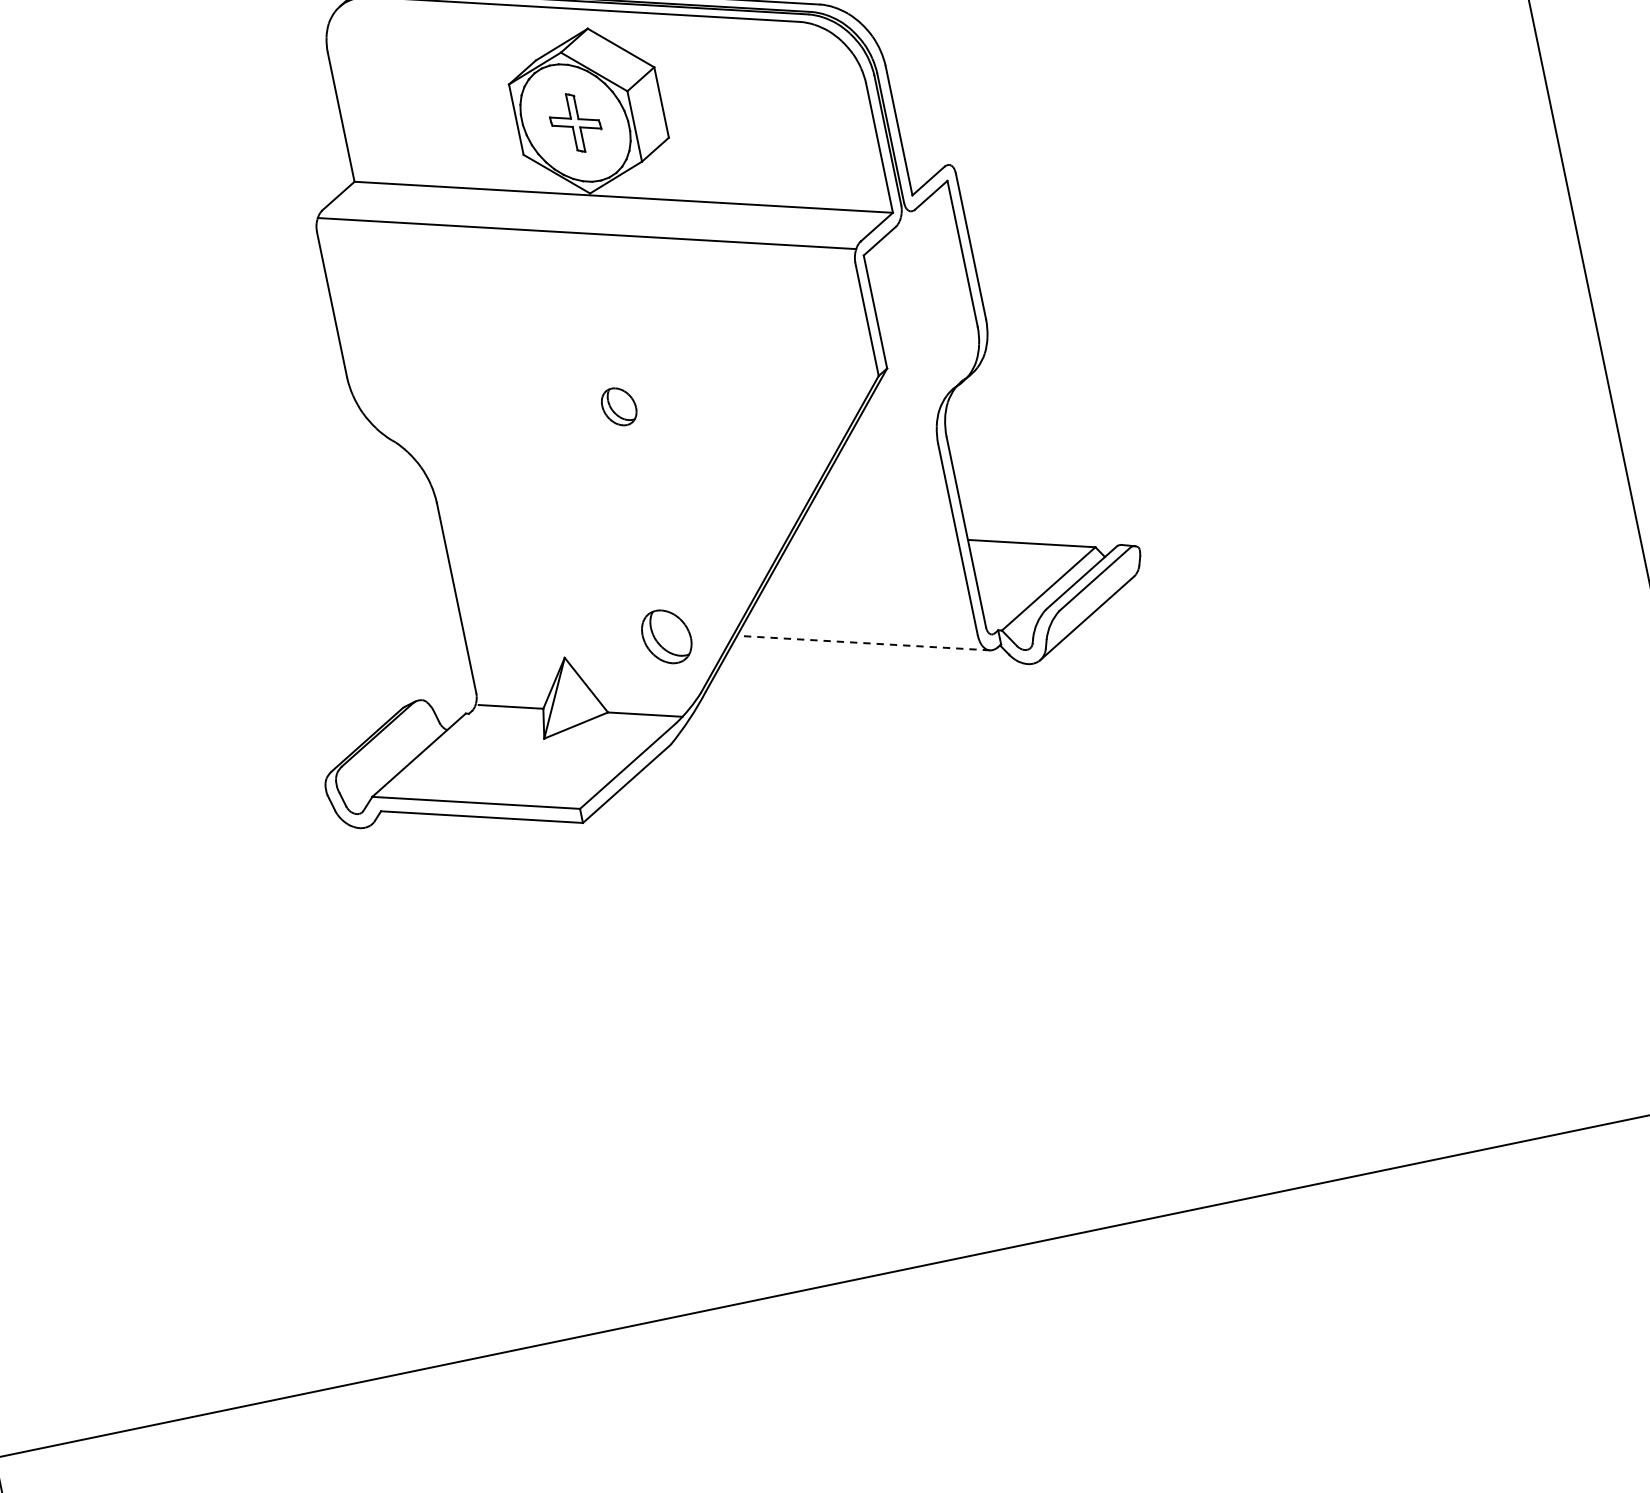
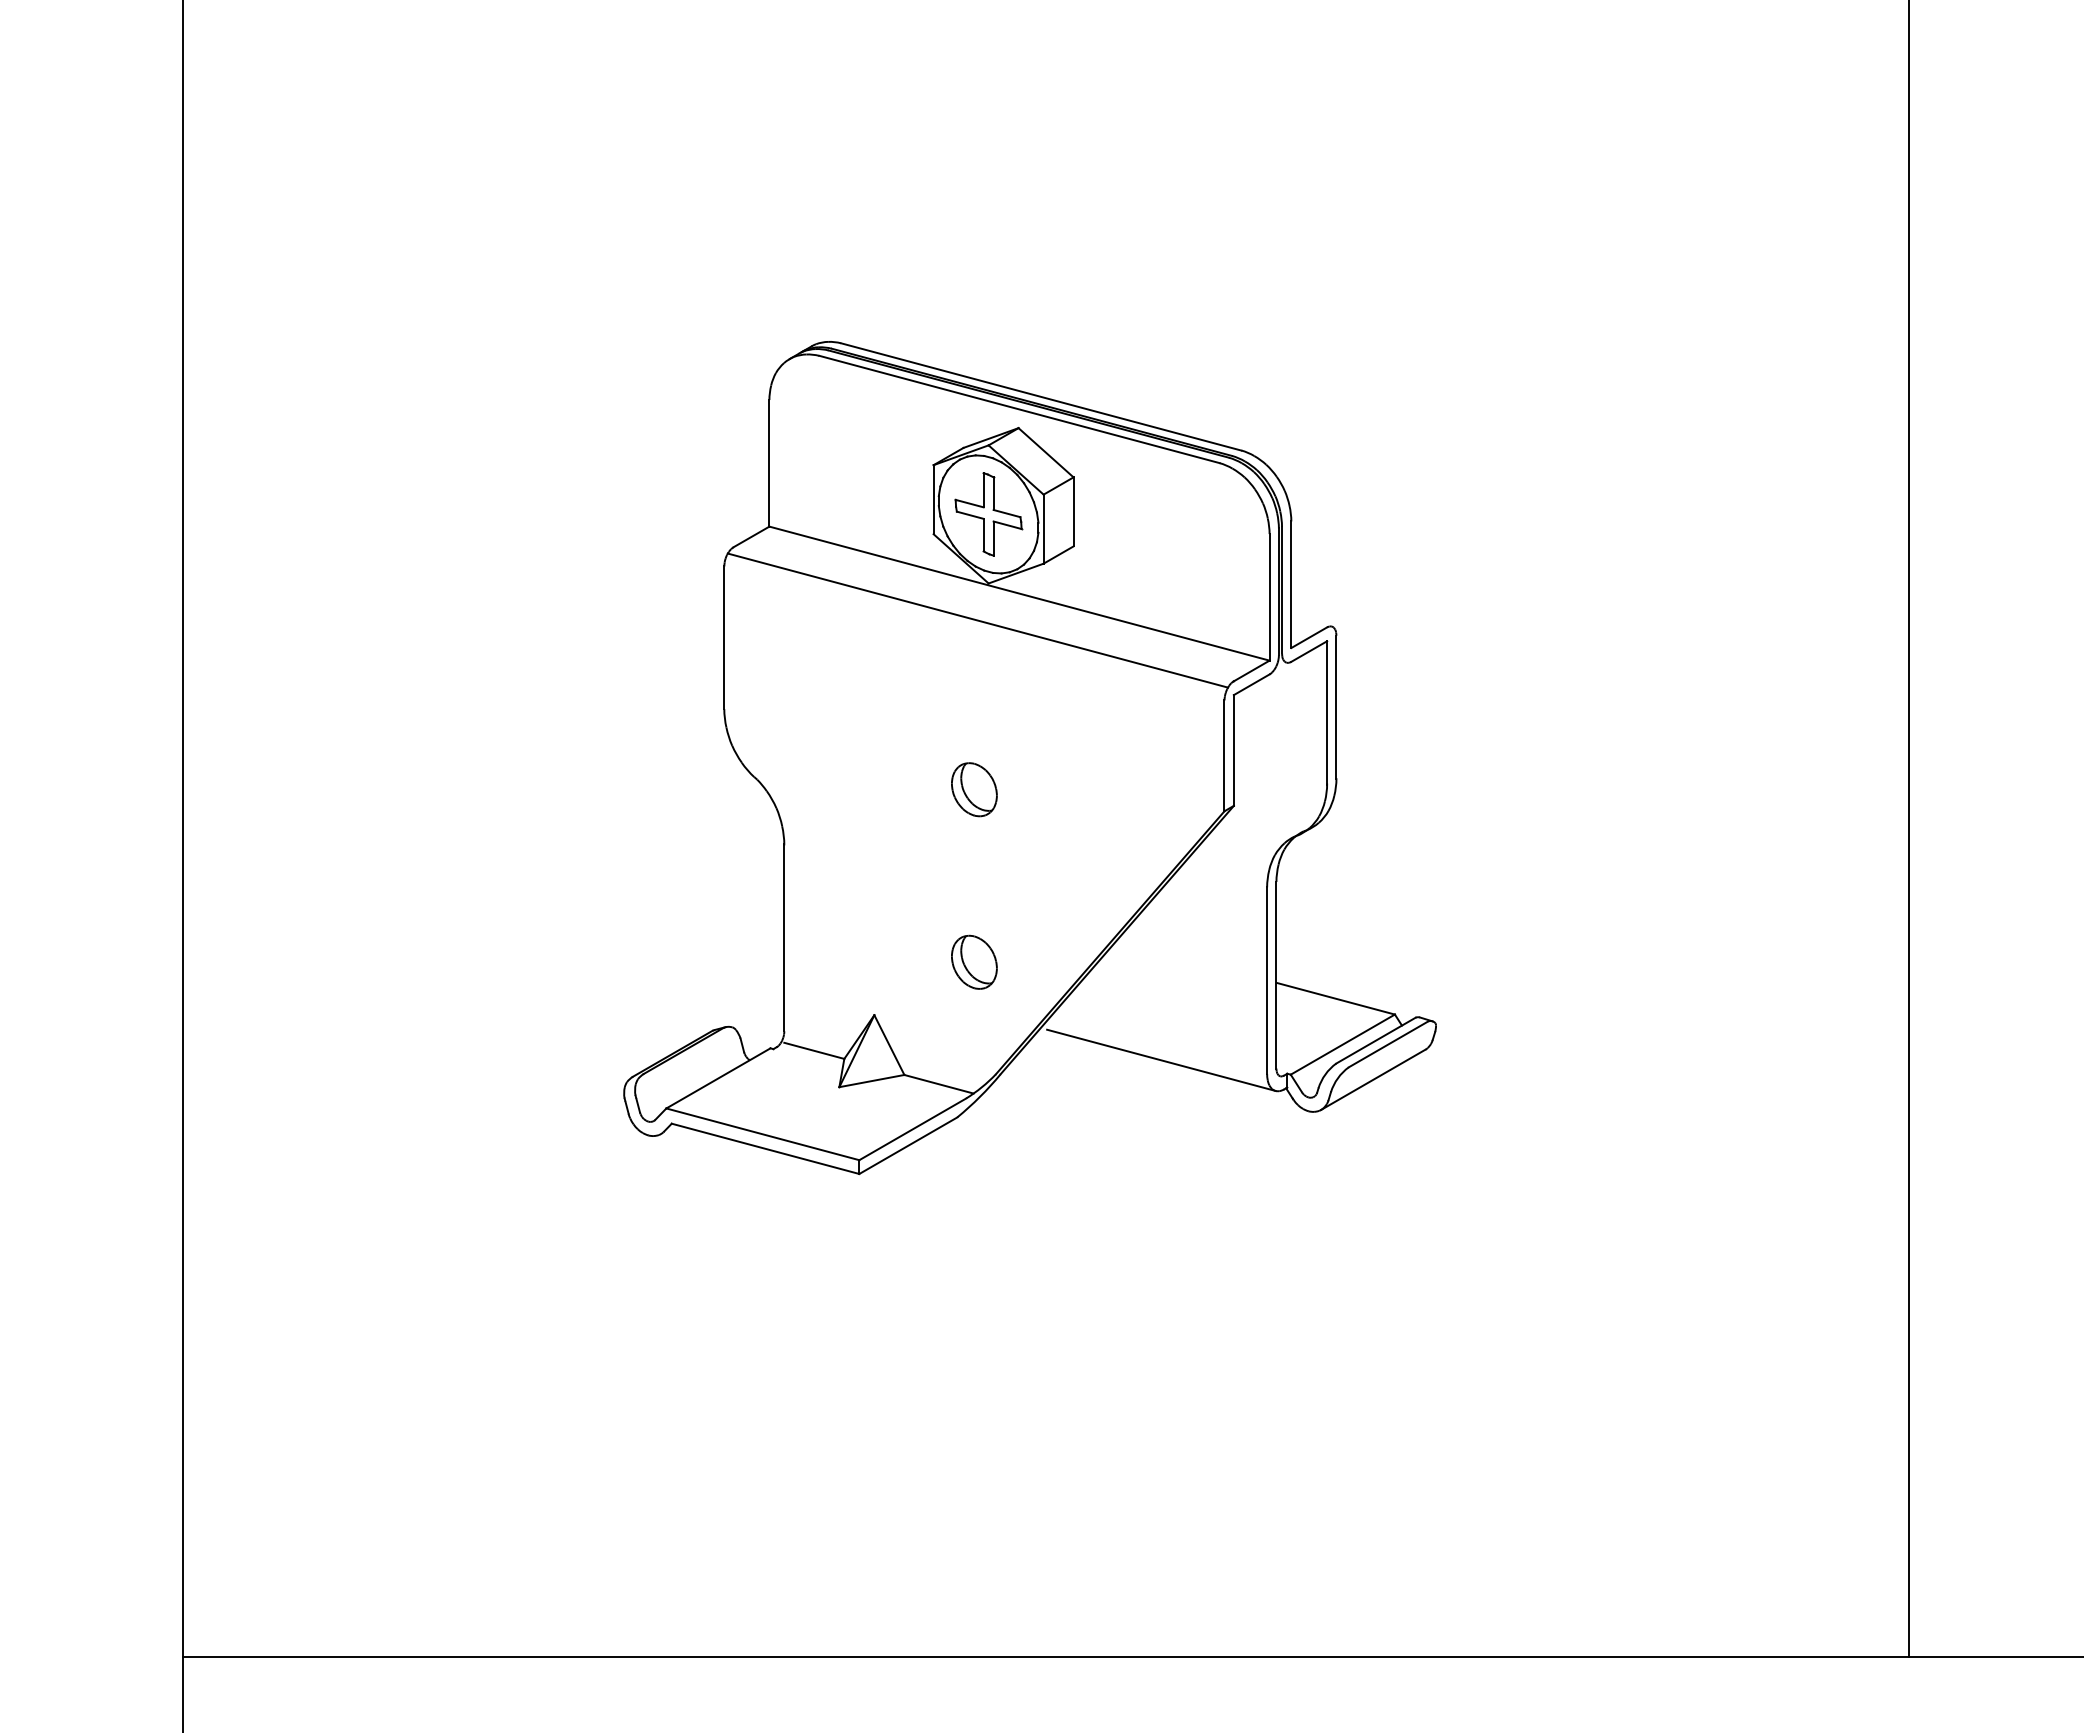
part: (575, 123) -> (988, 514), size x1.43
part: (619, 406) -> (974, 789), size x1.43
part: (666, 635) -> (974, 961), moved
line: (867, 643) -> (1161, 1060), dashed -> solid

